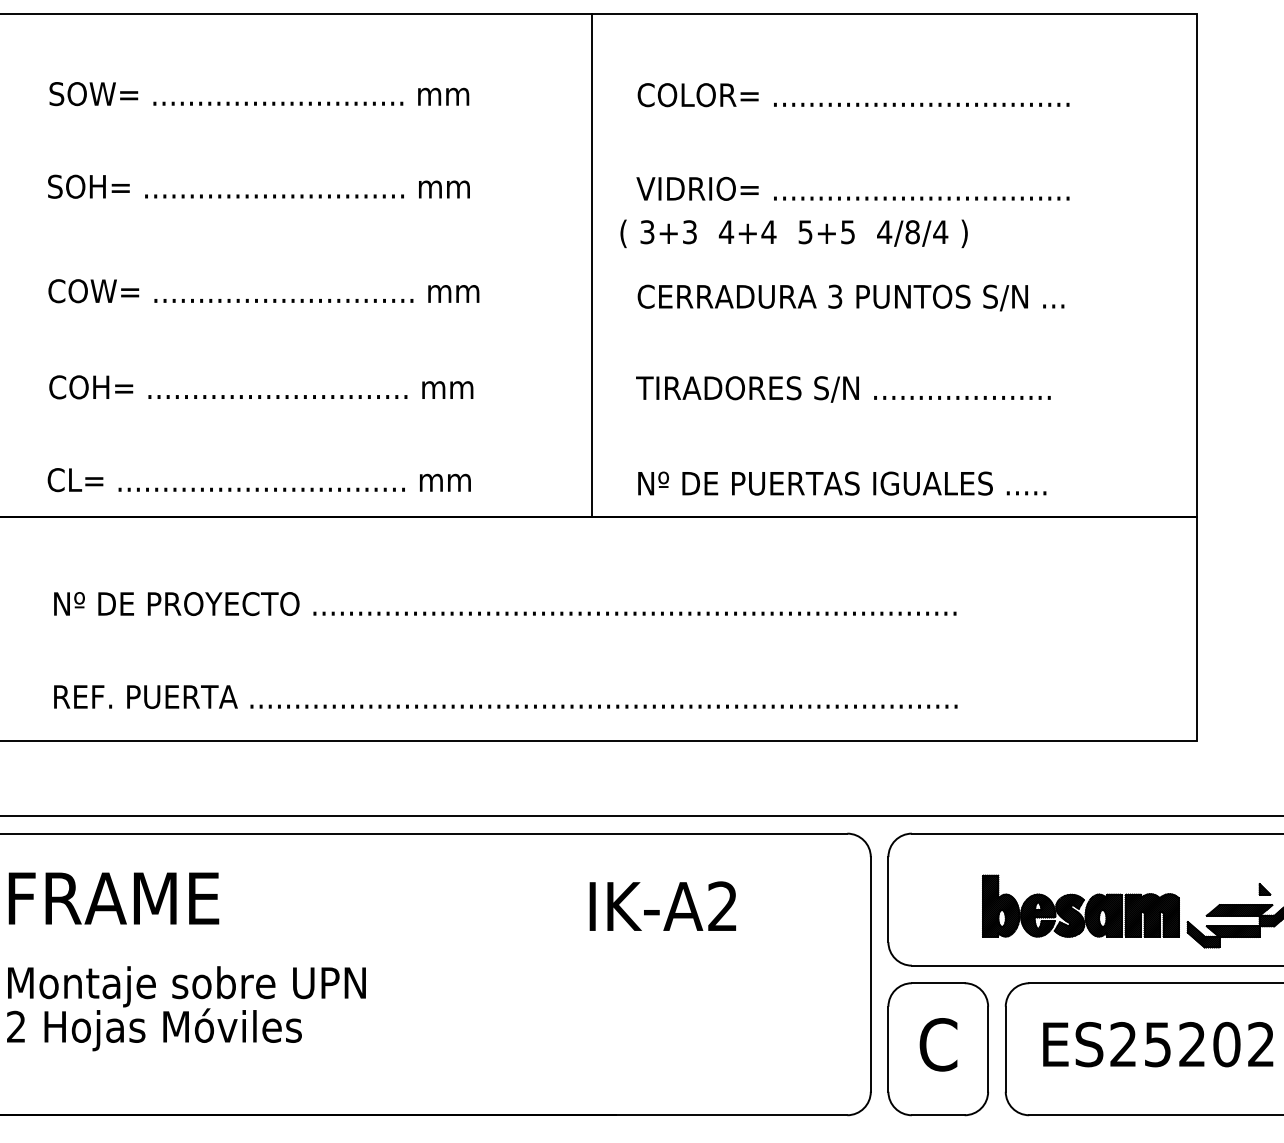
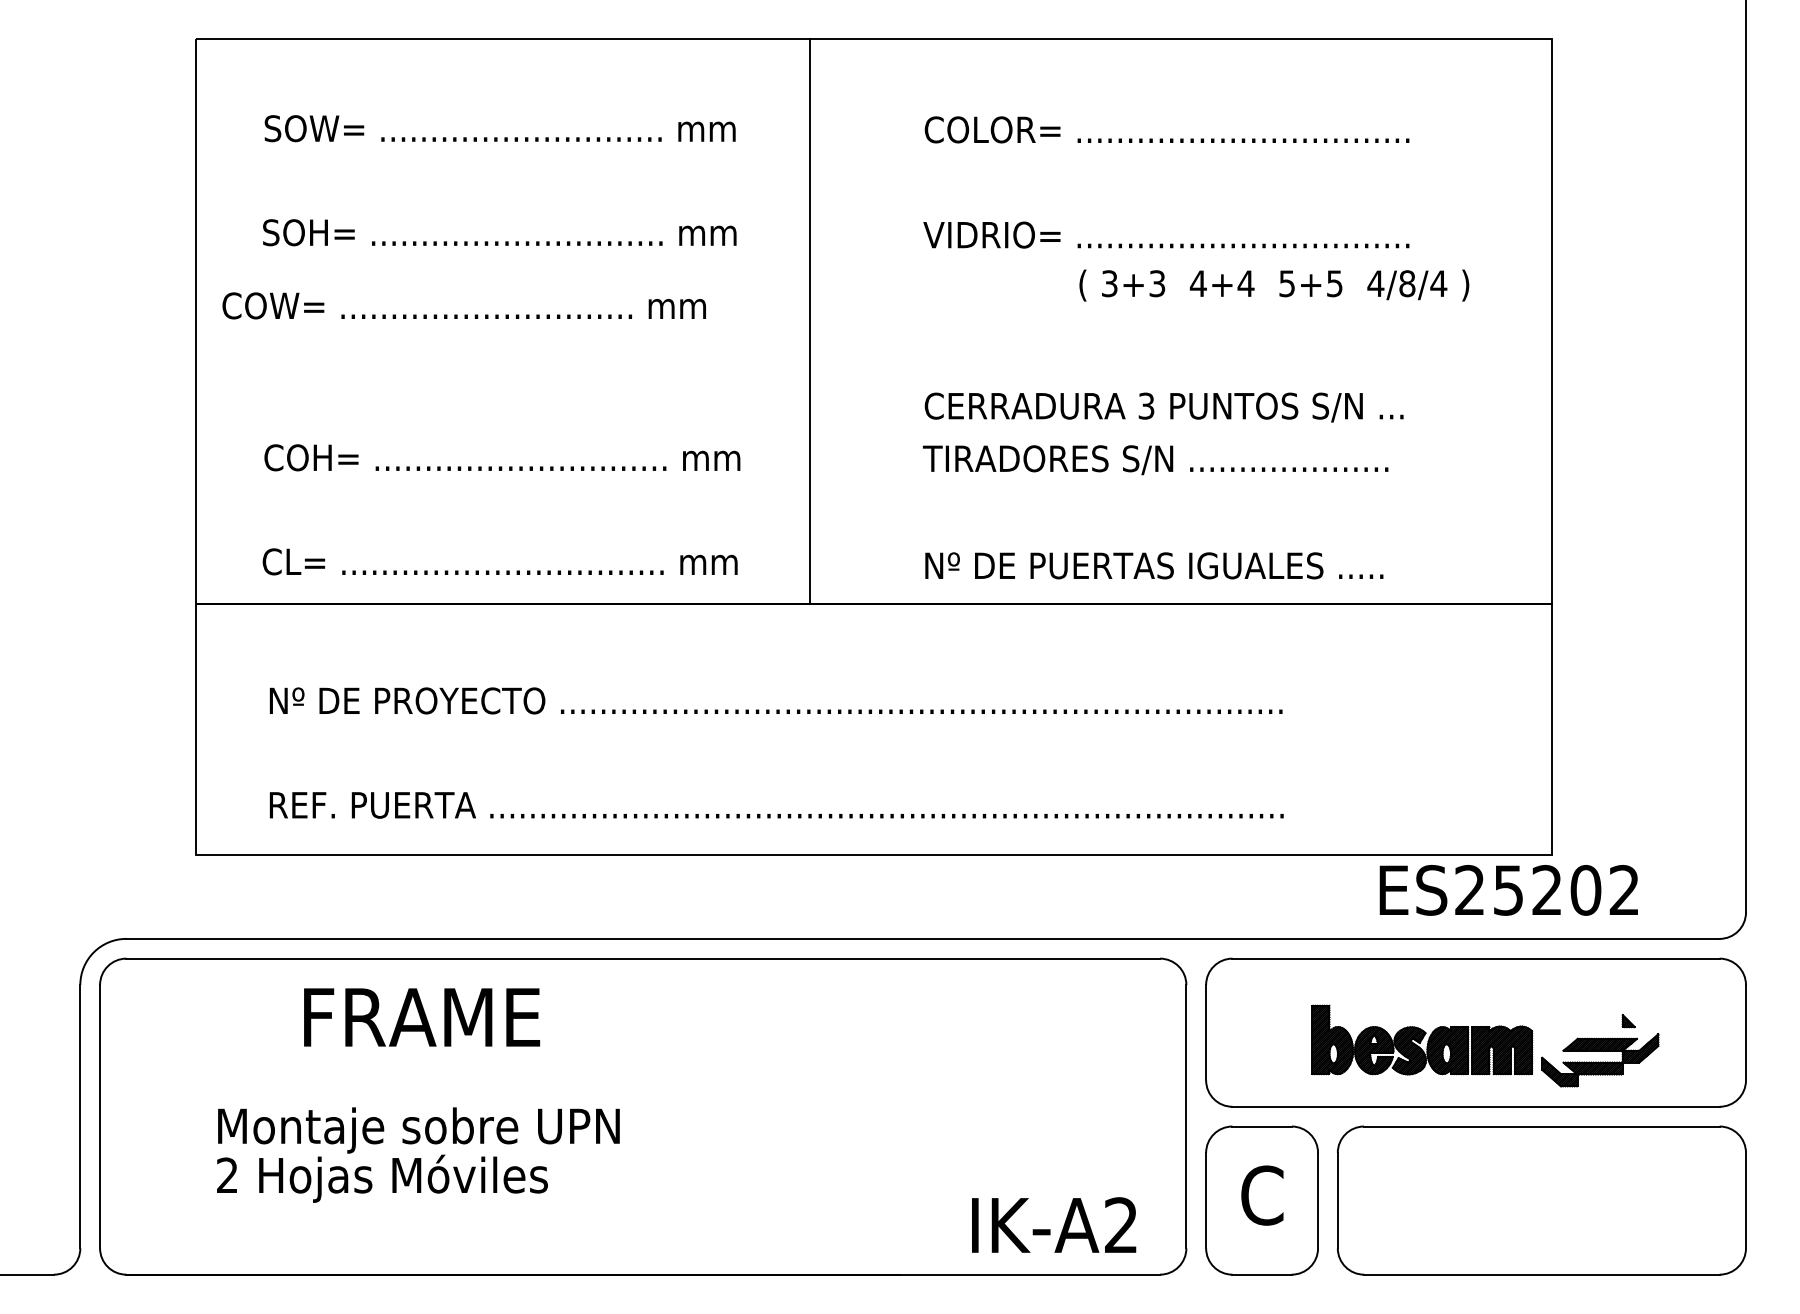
text: (794, 233) -> (1274, 285), moved
line: (592, 265) -> (809, 321), moved
text: (263, 290) -> (463, 305), moved
text: (850, 297) -> (1163, 407), moved
text: (114, 898) -> (422, 1017), moved
text: (663, 905) -> (1054, 1224), moved
text: (1157, 1044) -> (1508, 890), moved

